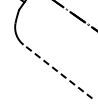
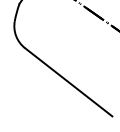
line: (57, 71) -> (68, 82), dashed -> solid

